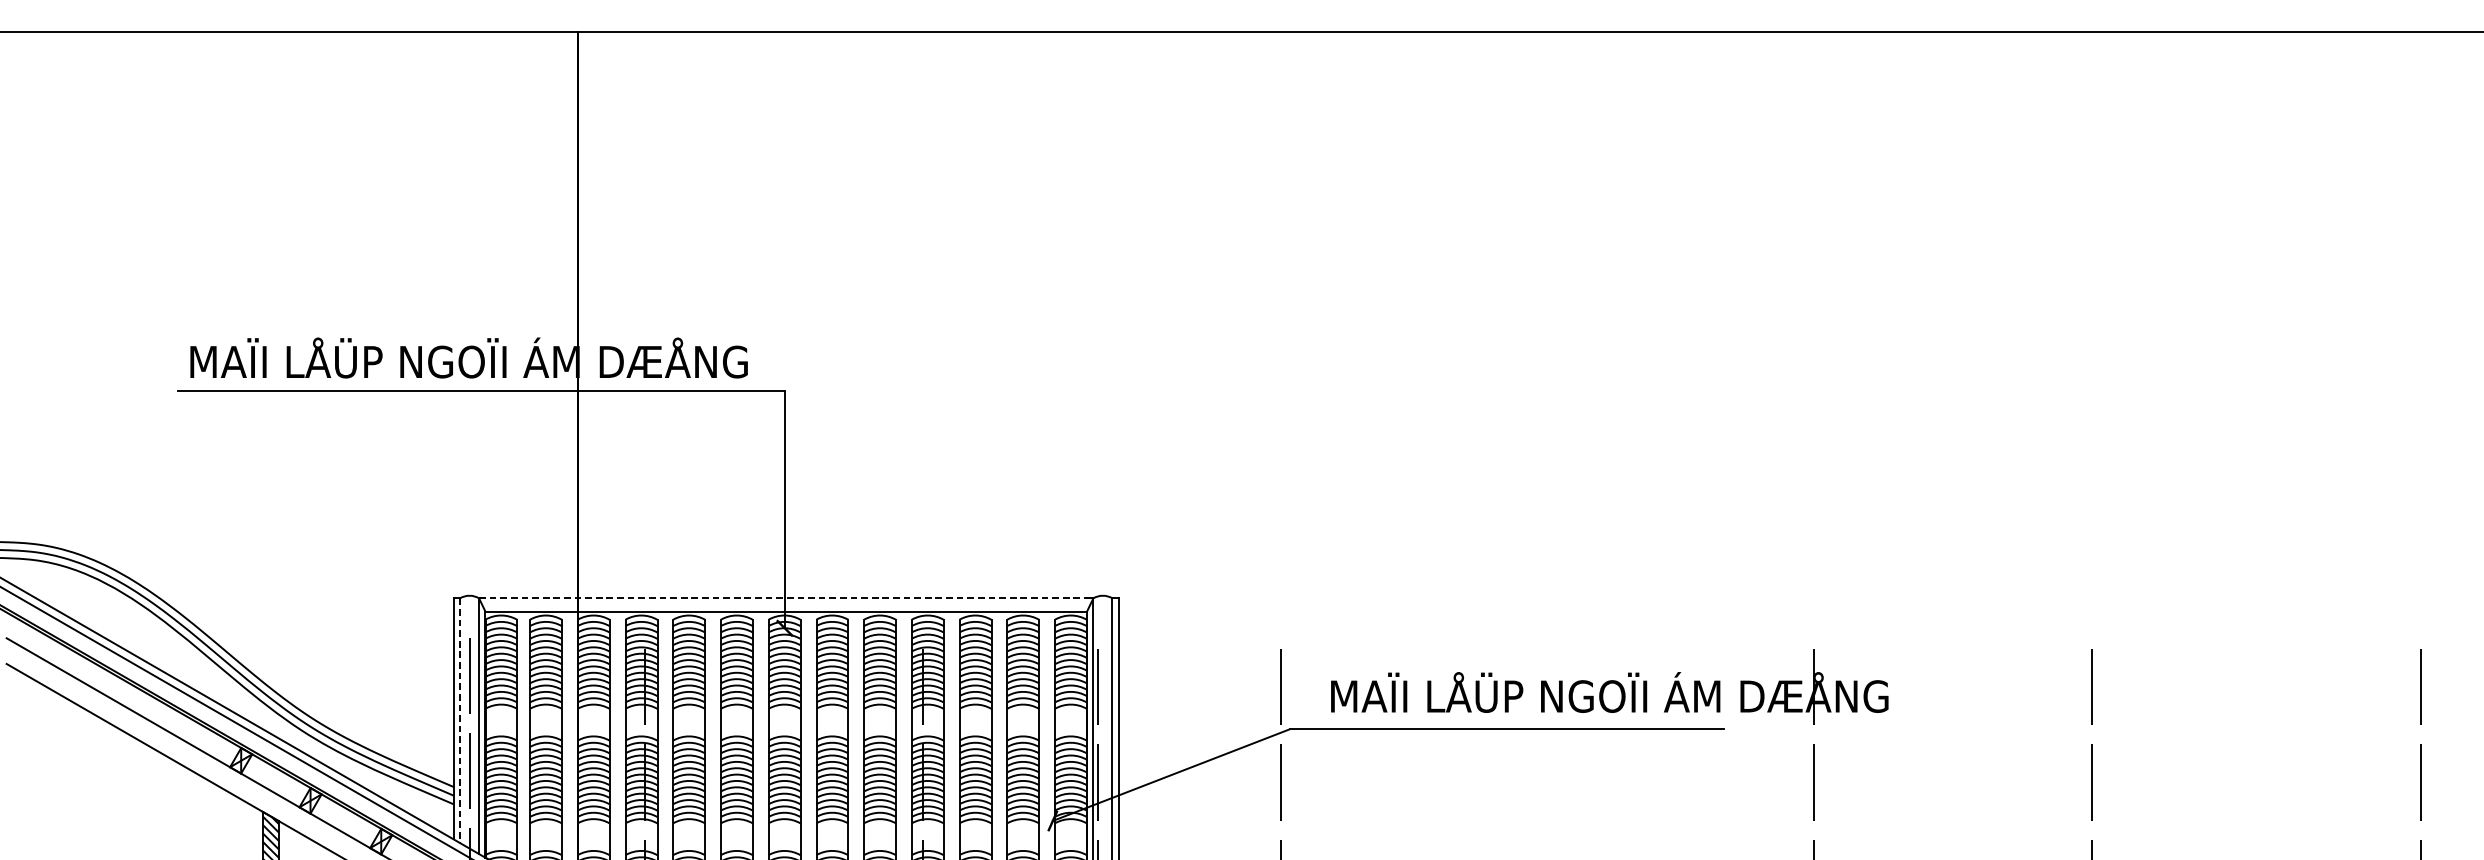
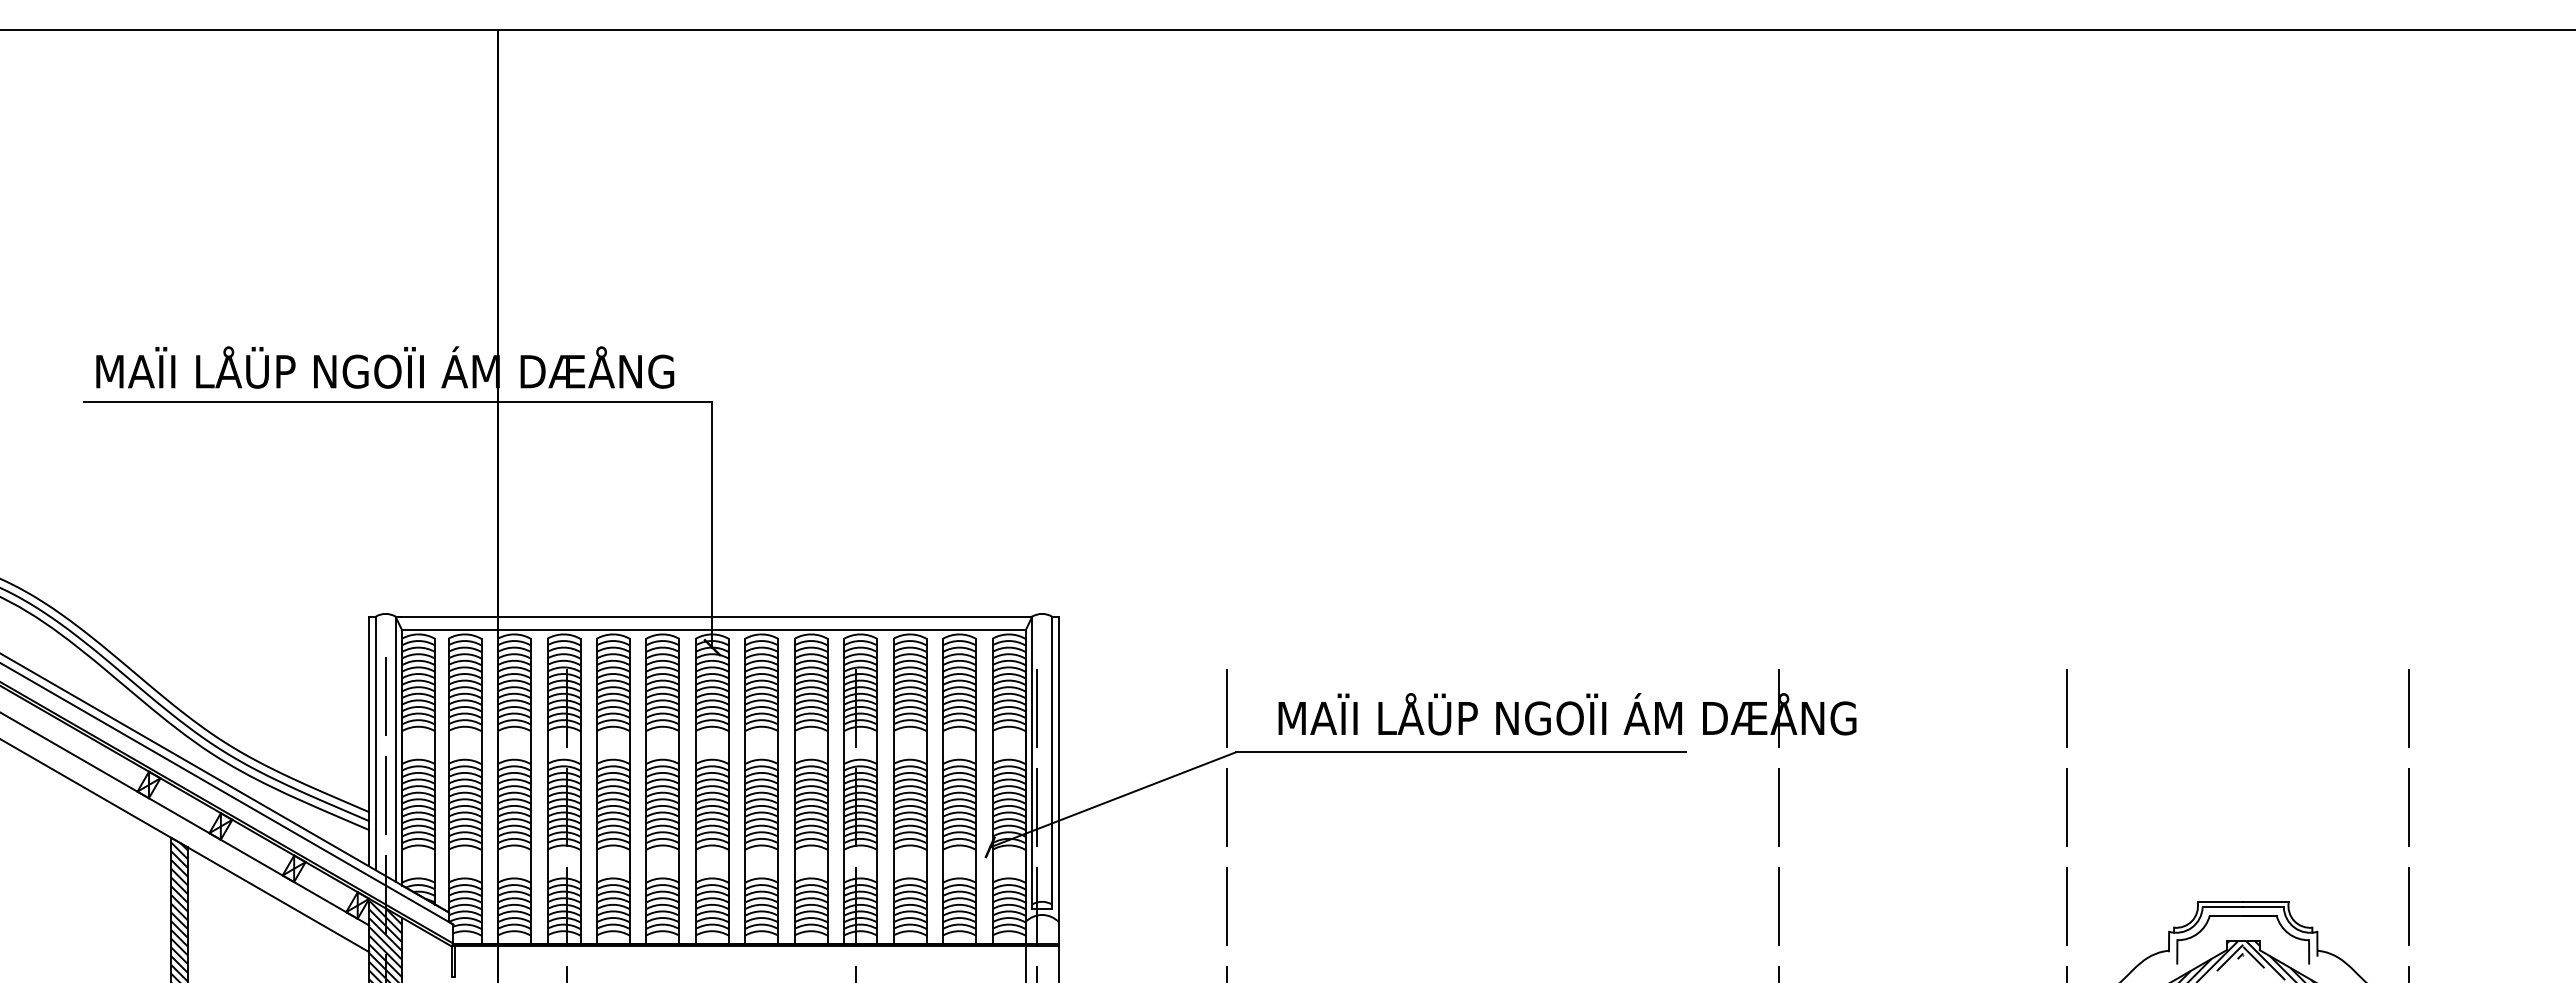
line: (786, 598) -> (714, 616), dashed -> solid
line: (459, 720) -> (375, 743), dashed -> solid

